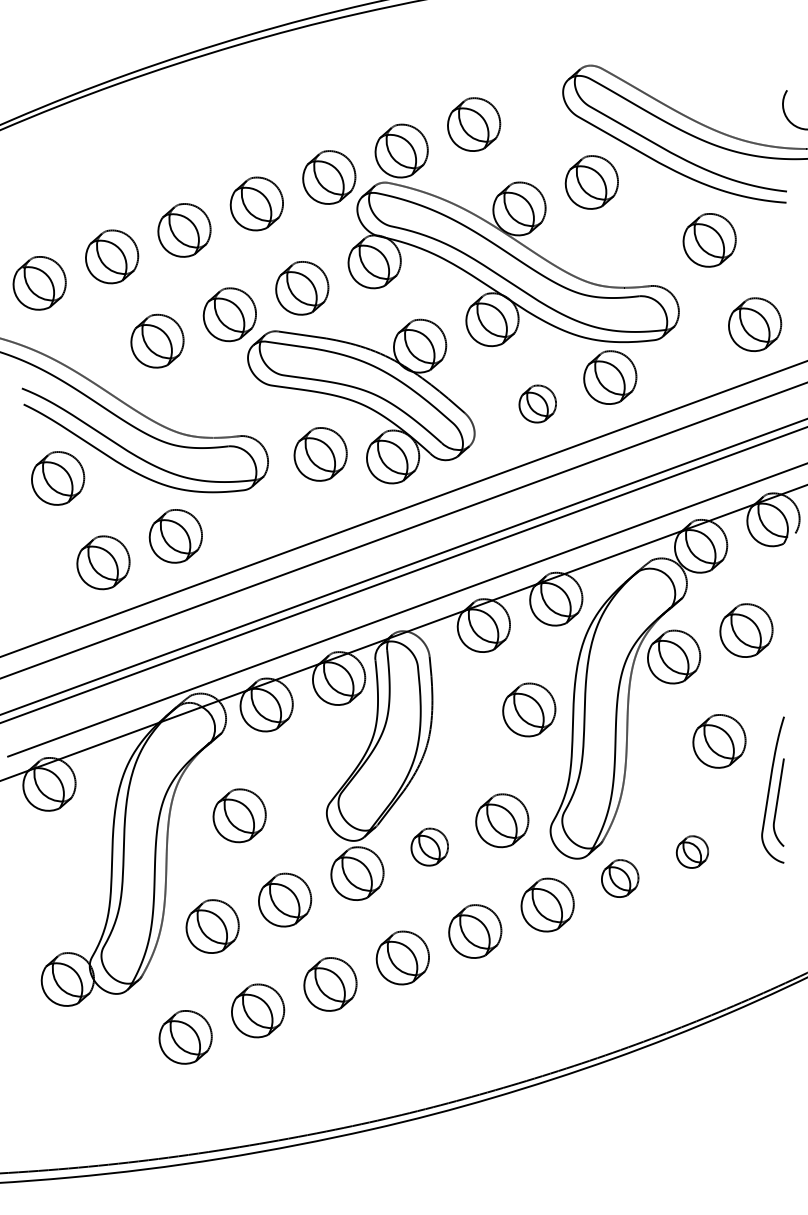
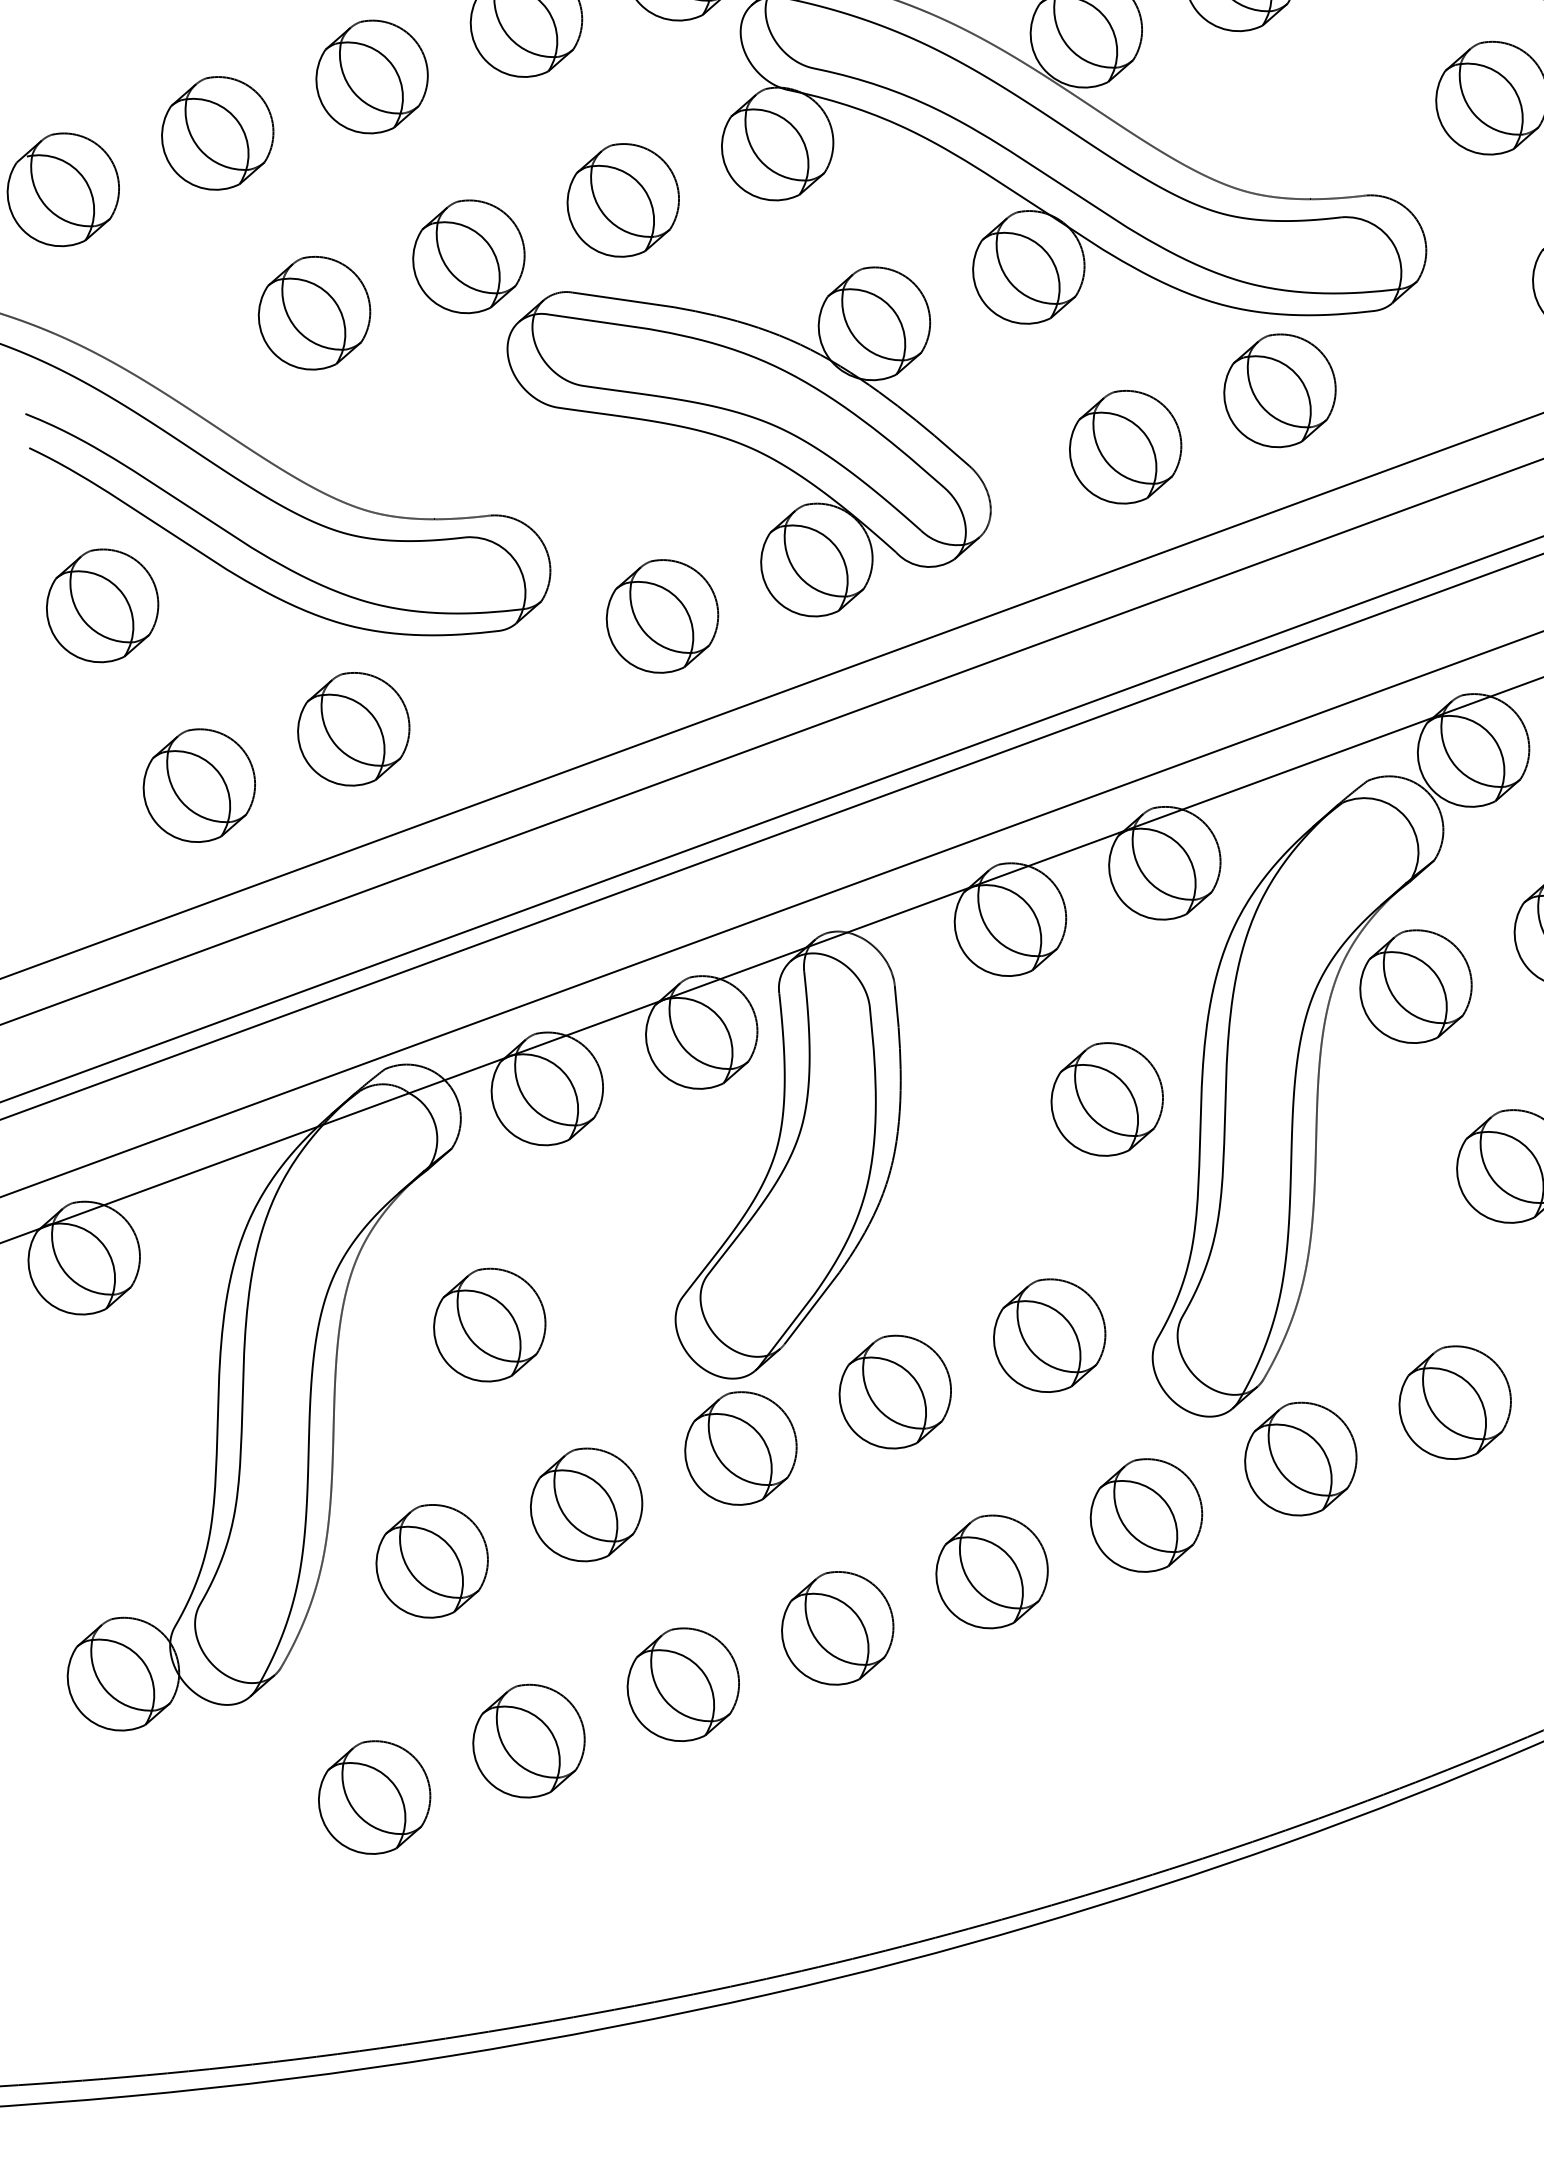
part: (537, 403) -> (1124, 445), size x1.43
part: (320, 454) -> (662, 616), moved
part: (429, 846) -> (894, 1390), size x1.43
part: (692, 851) -> (1455, 1401), size x1.67
part: (620, 878) -> (1301, 1458), size x1.43

